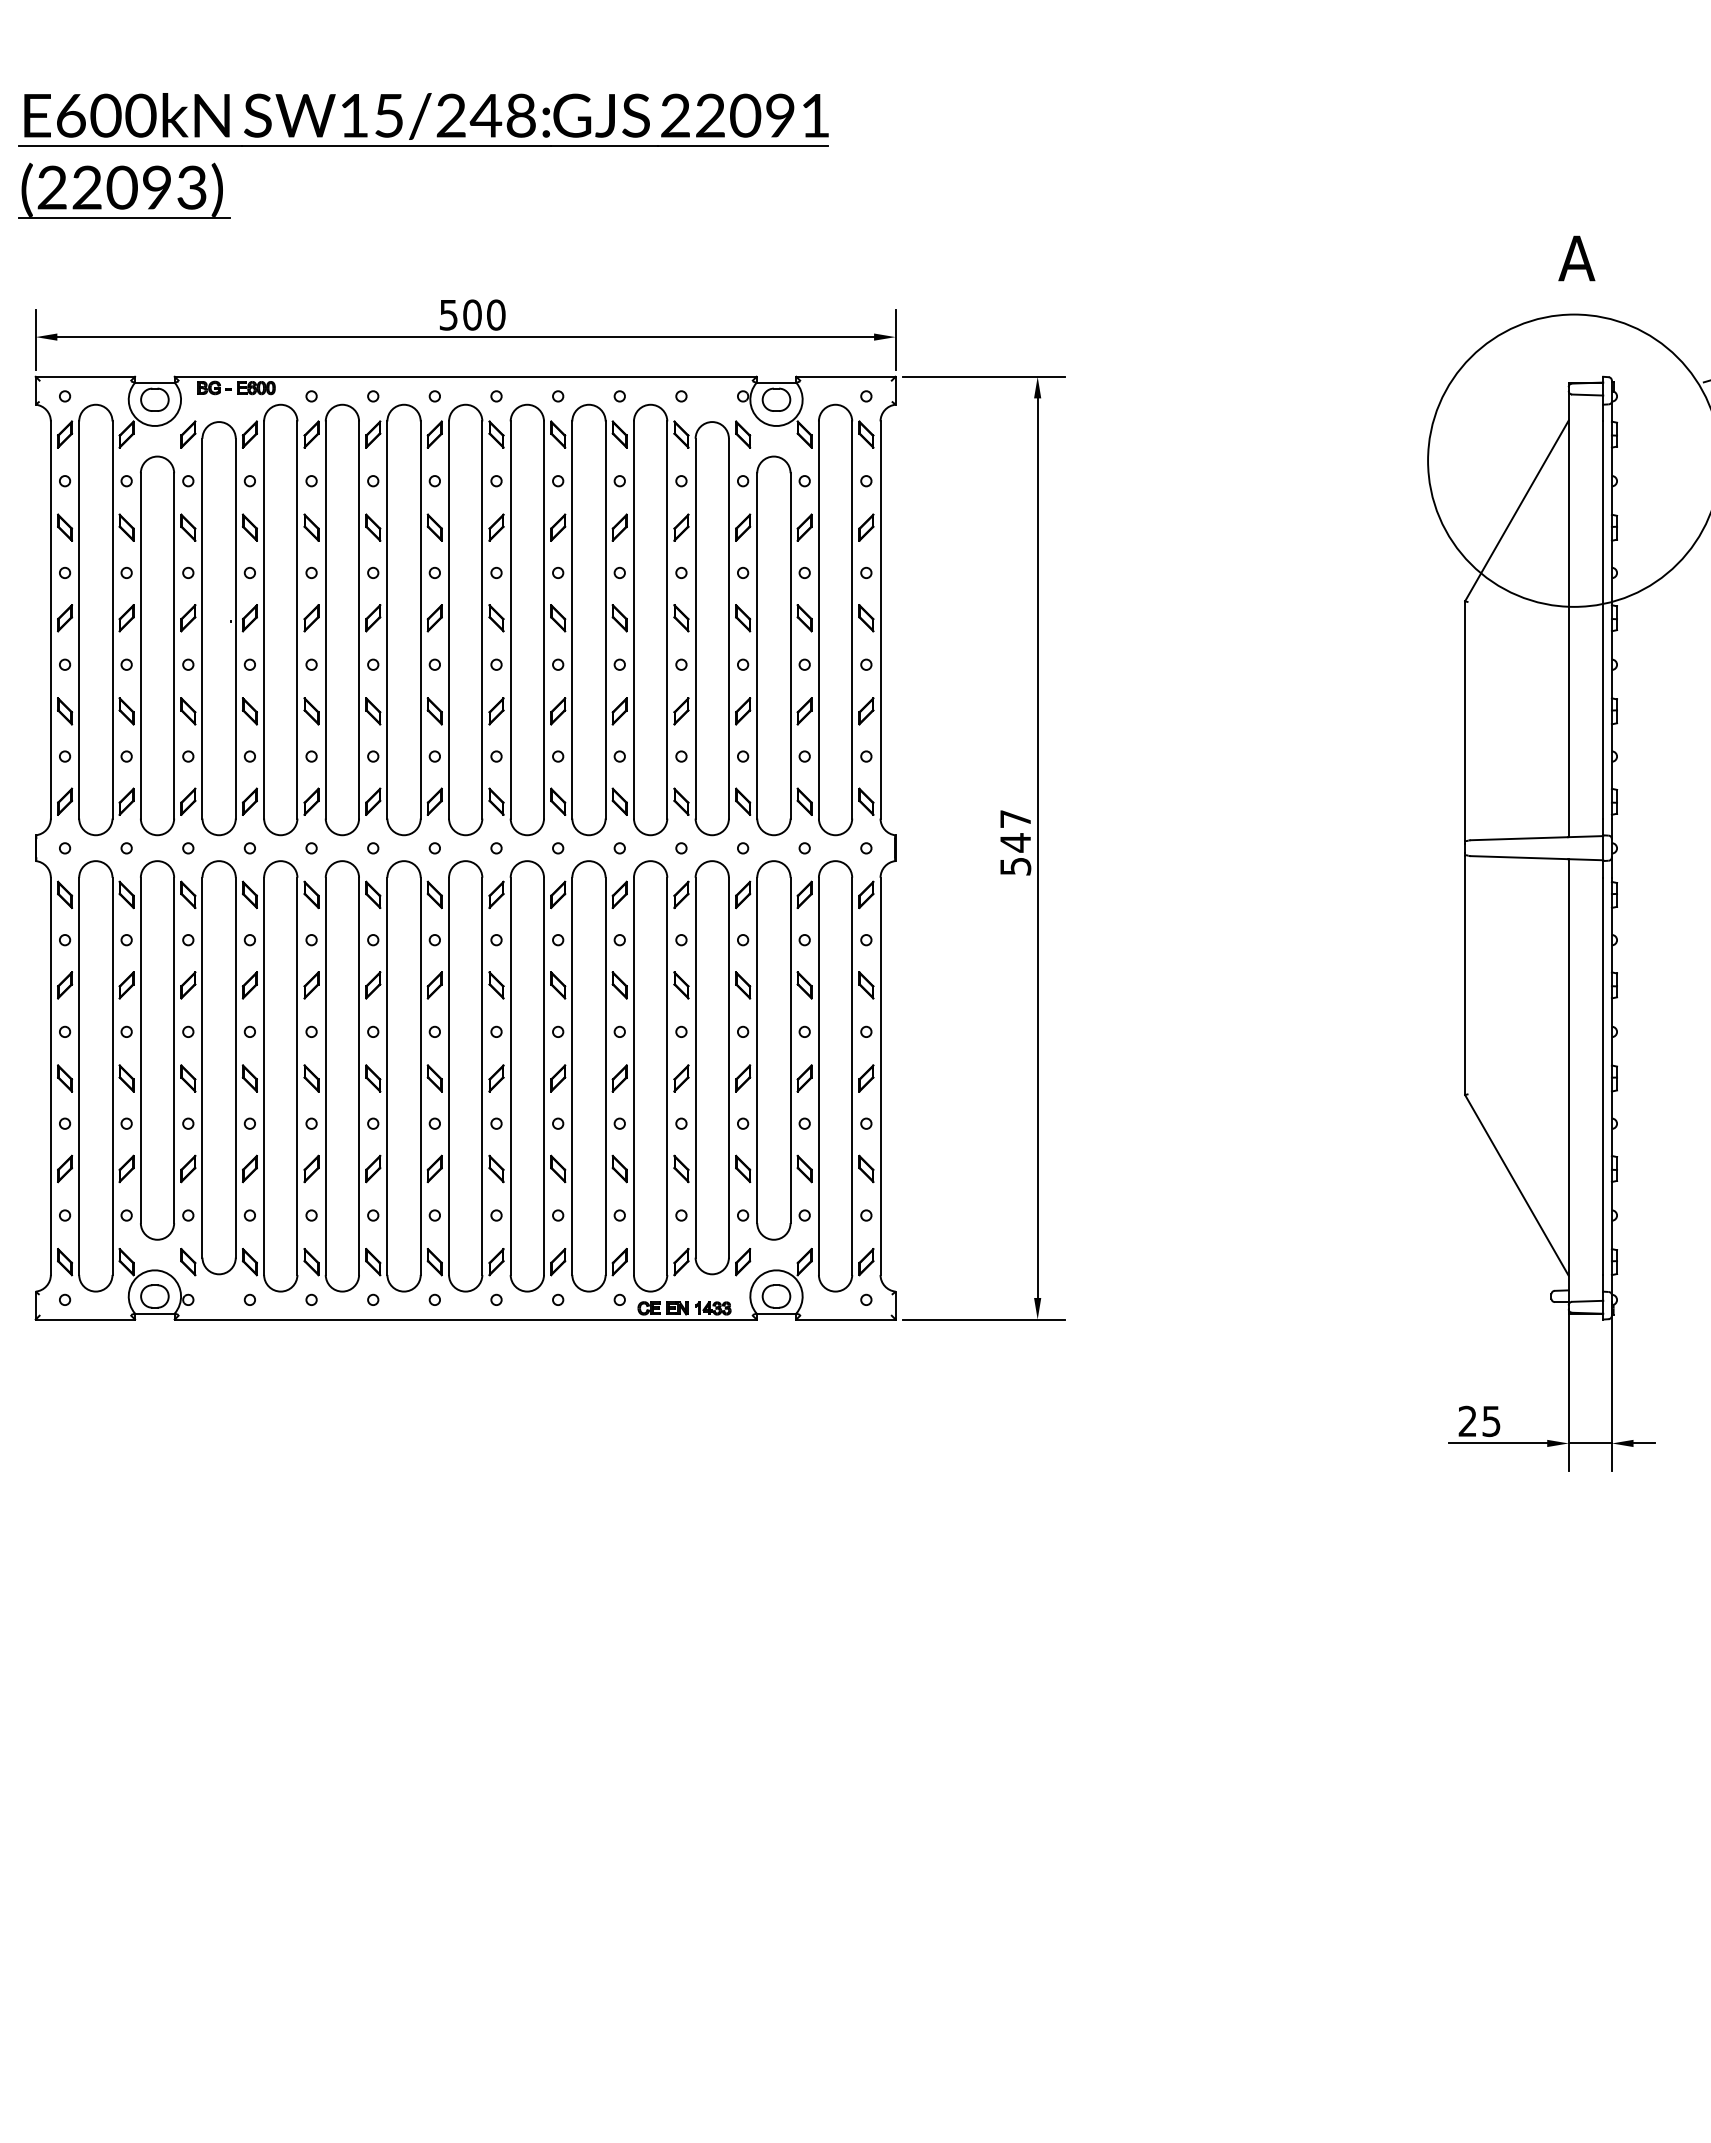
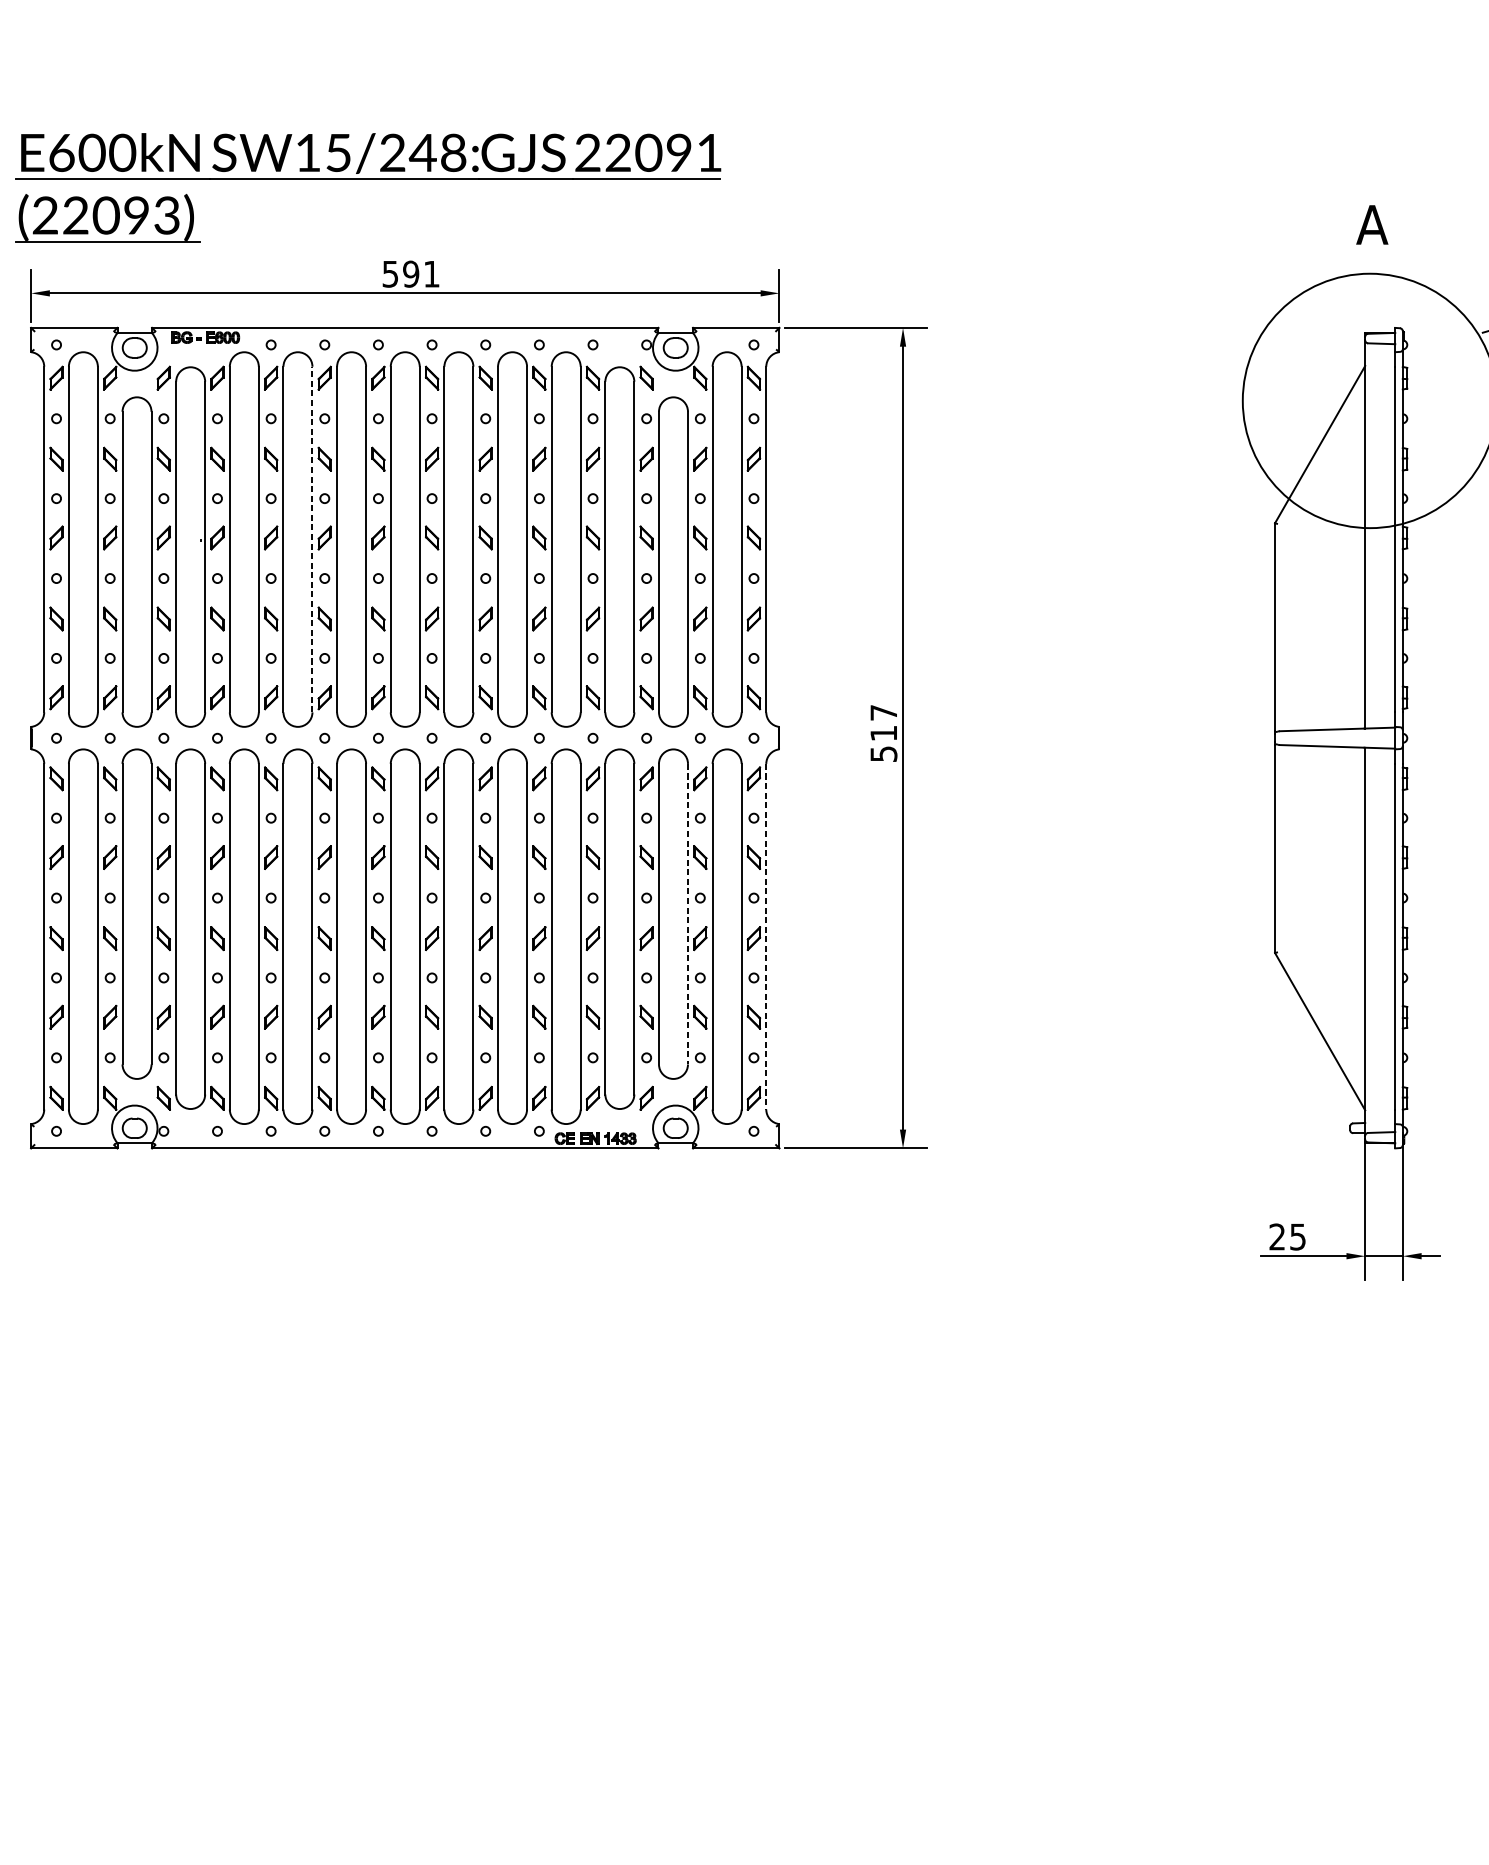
part: (423, 146) -> (368, 179), moved
text: (484, 314) -> (421, 273), 500 -> 591
line: (359, 620) -> (312, 539), solid -> dashed
text: (1015, 842) -> (883, 733), 547 -> 517
line: (790, 1050) -> (687, 914), solid -> dashed
line: (880, 1076) -> (766, 936), solid -> dashed

